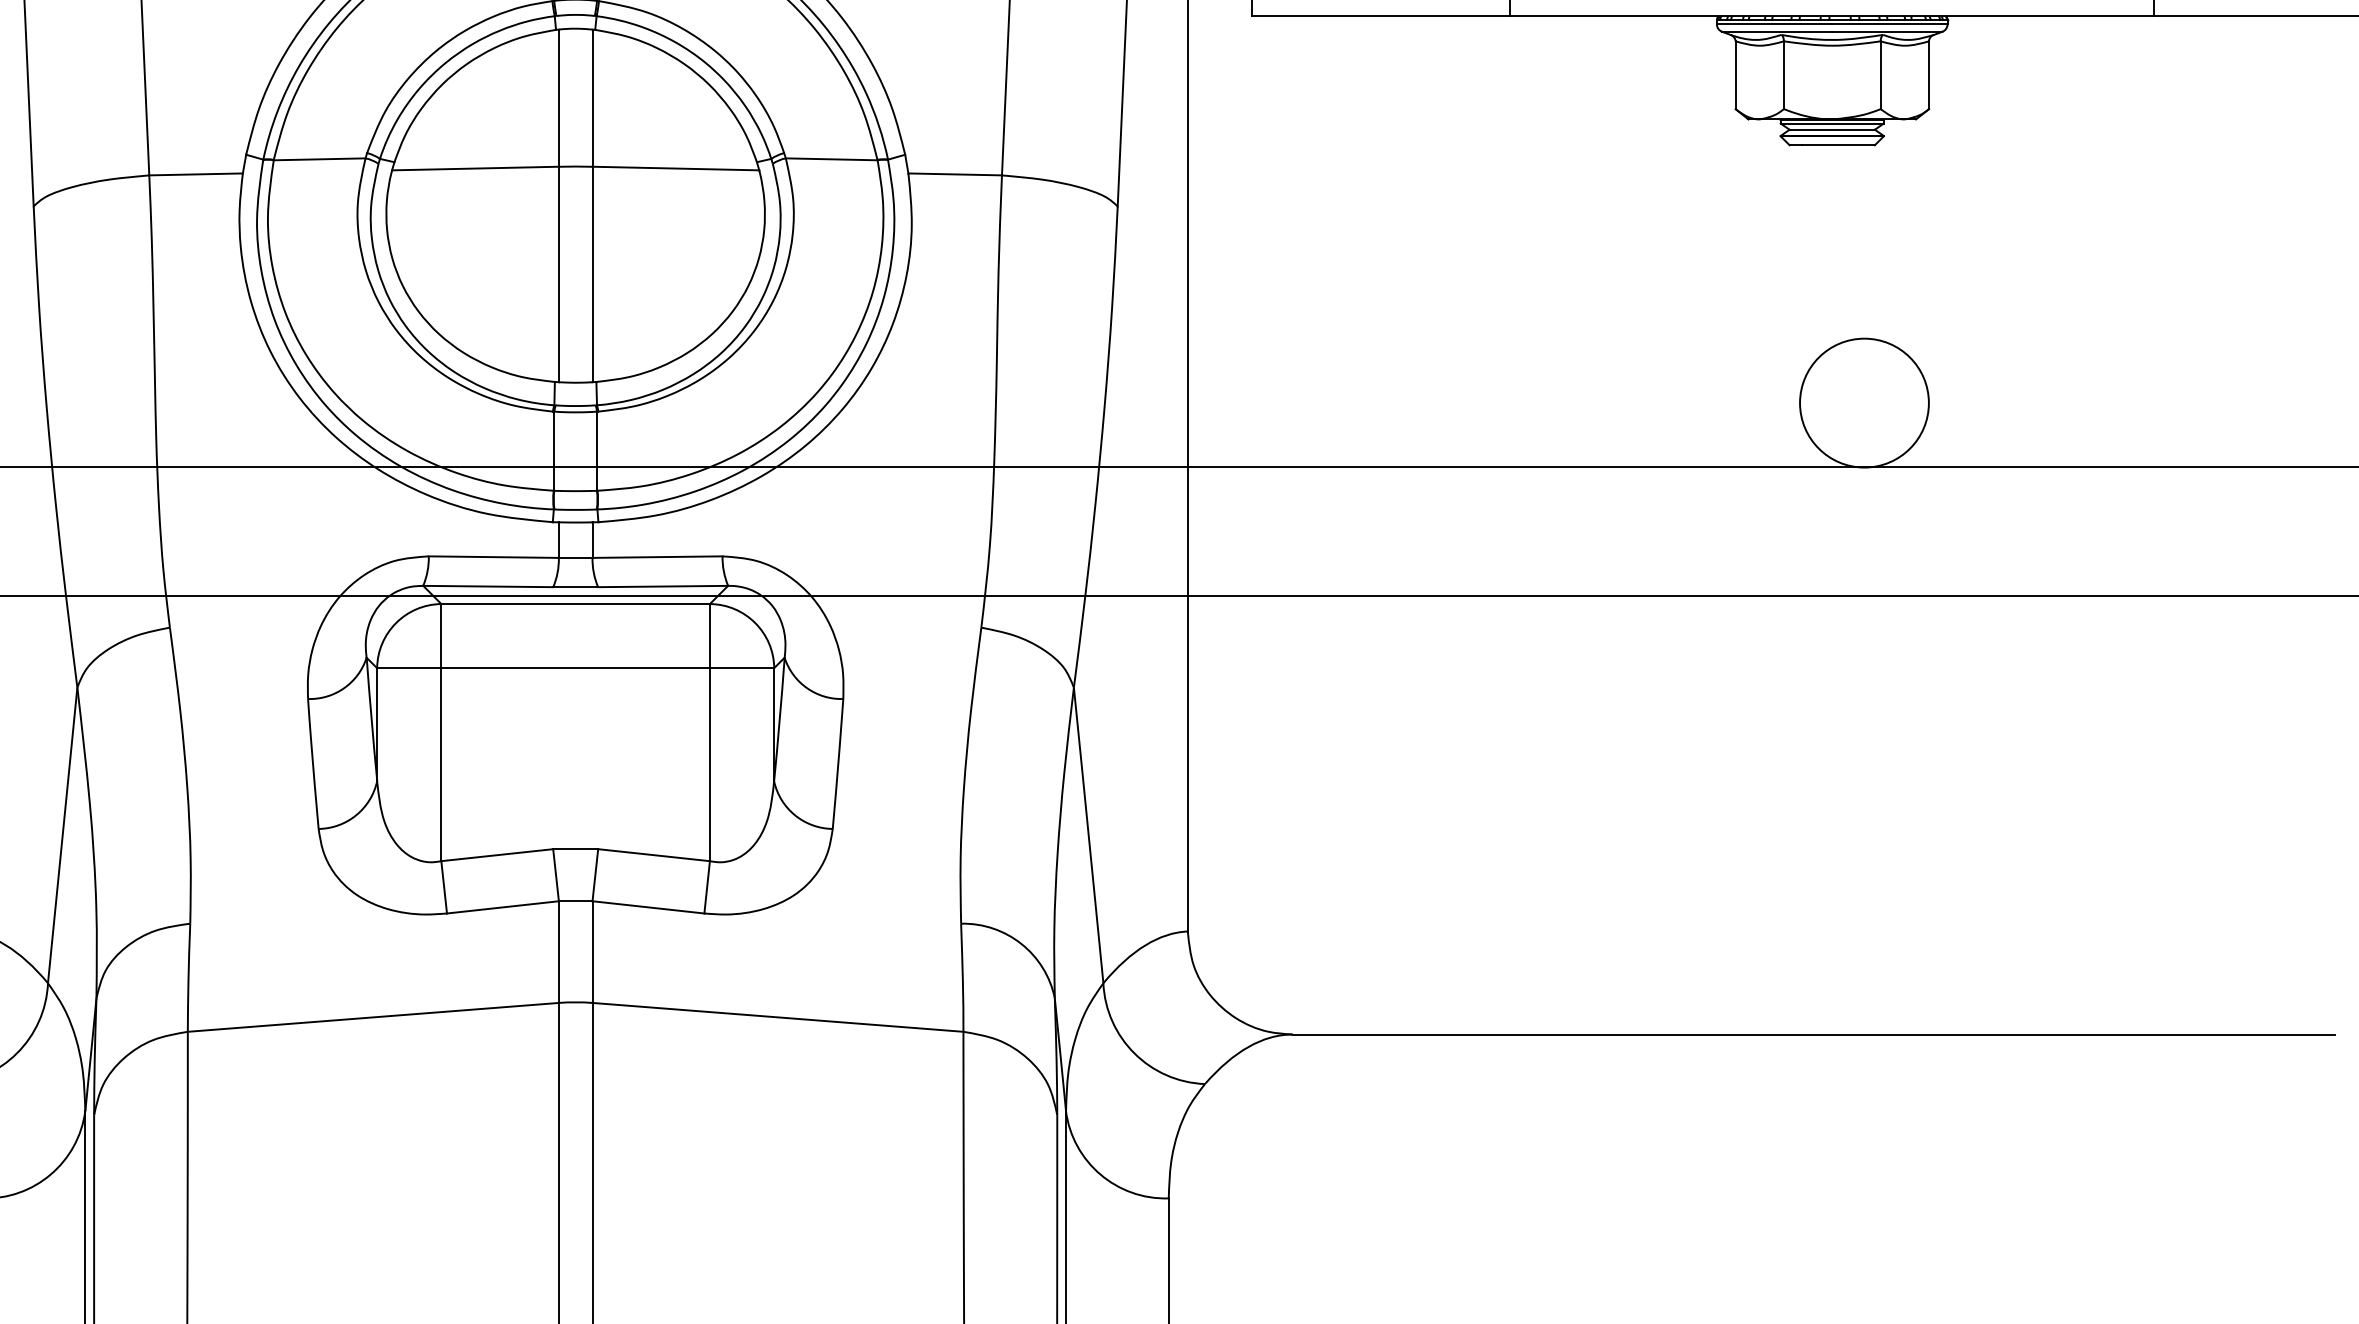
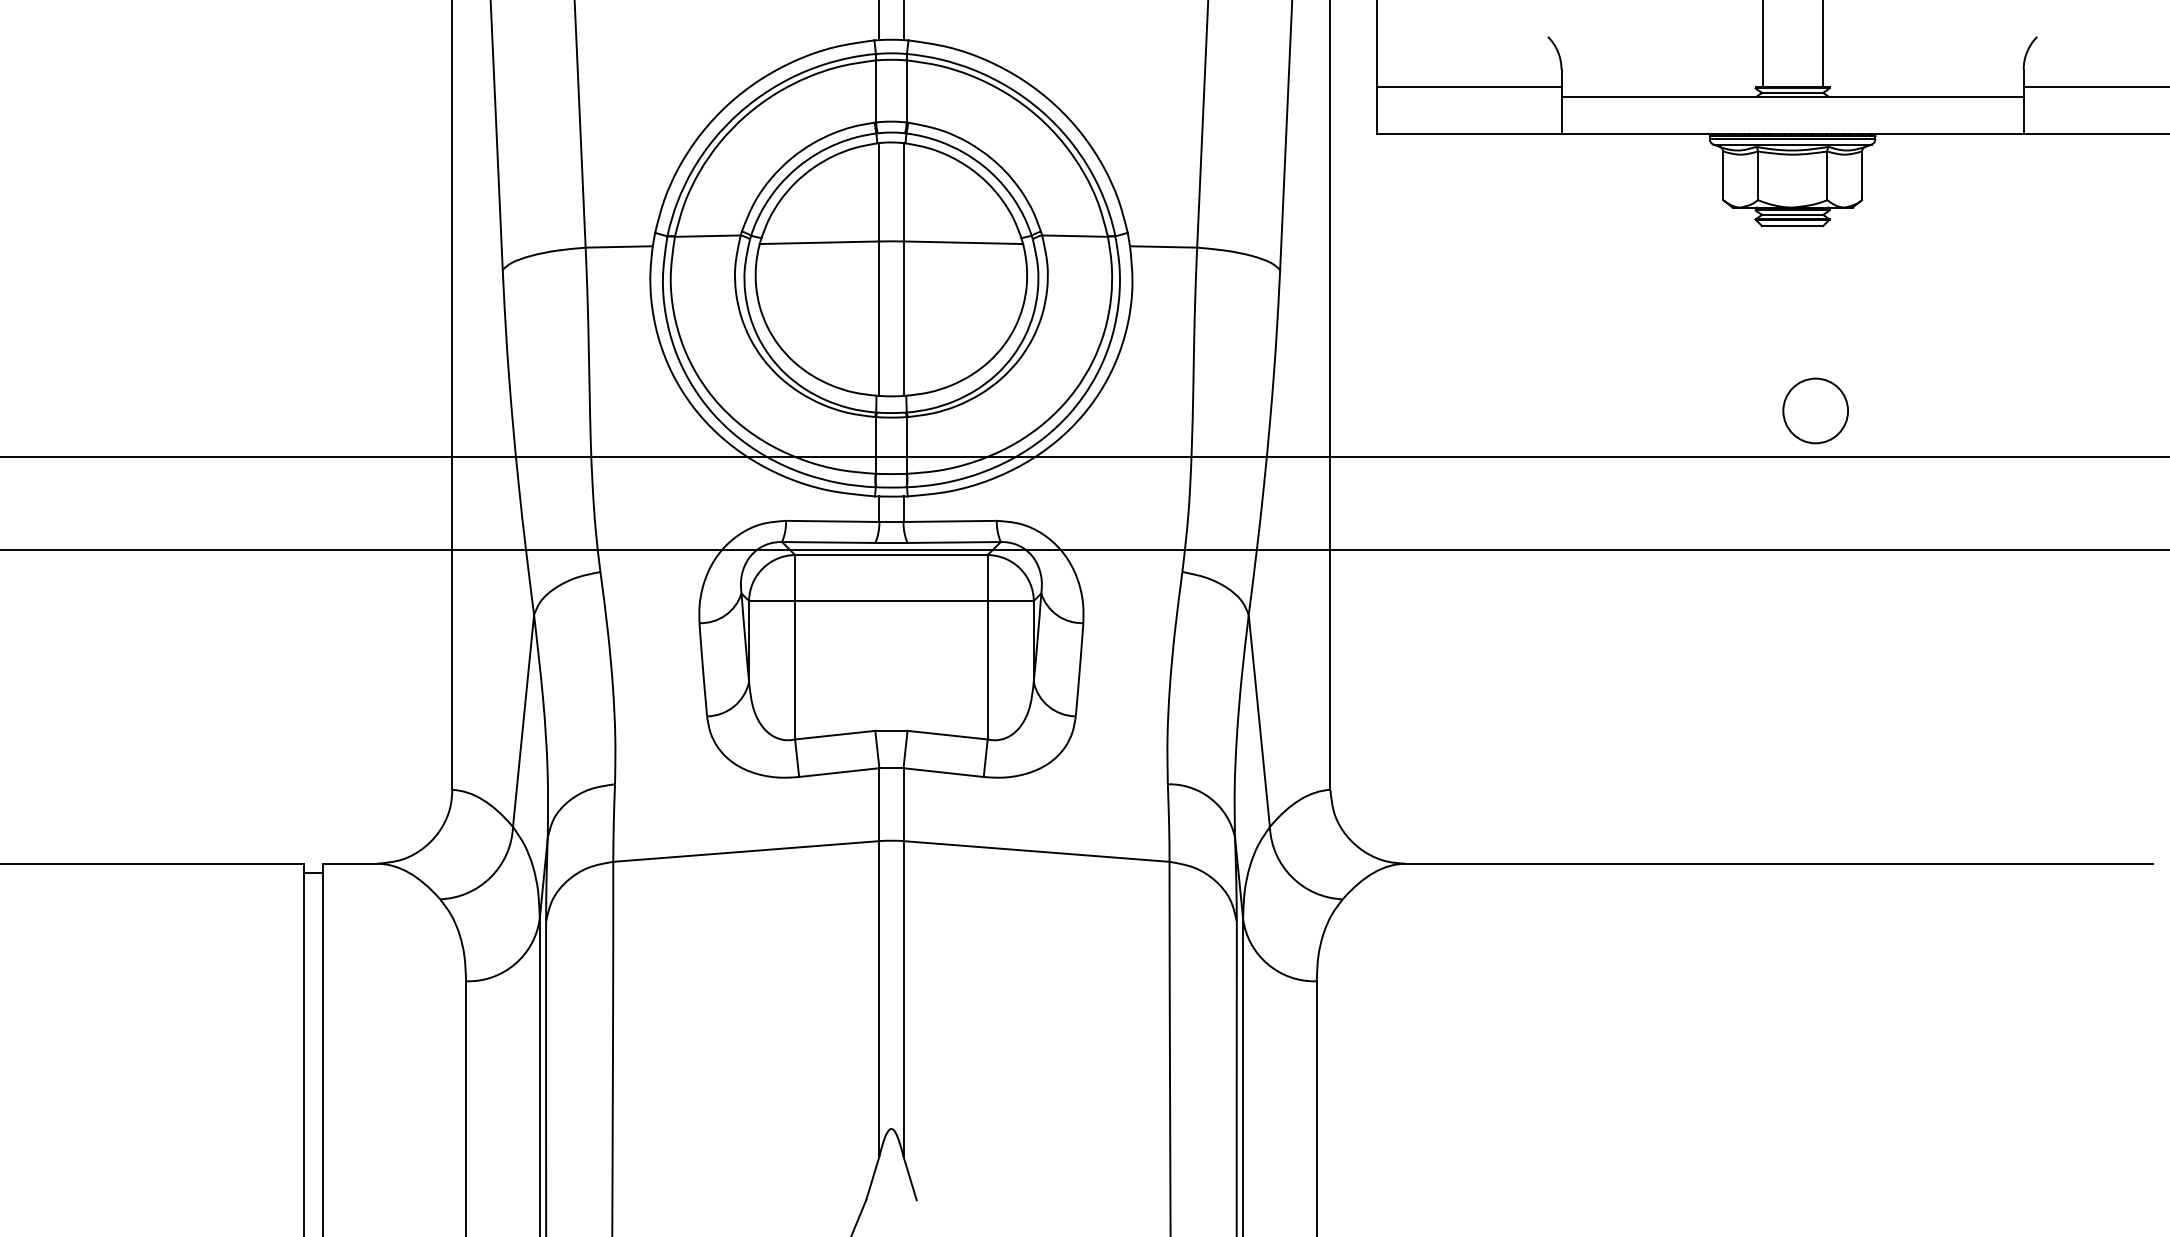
circle: (1864, 402) -> (1815, 410), size x0.7

